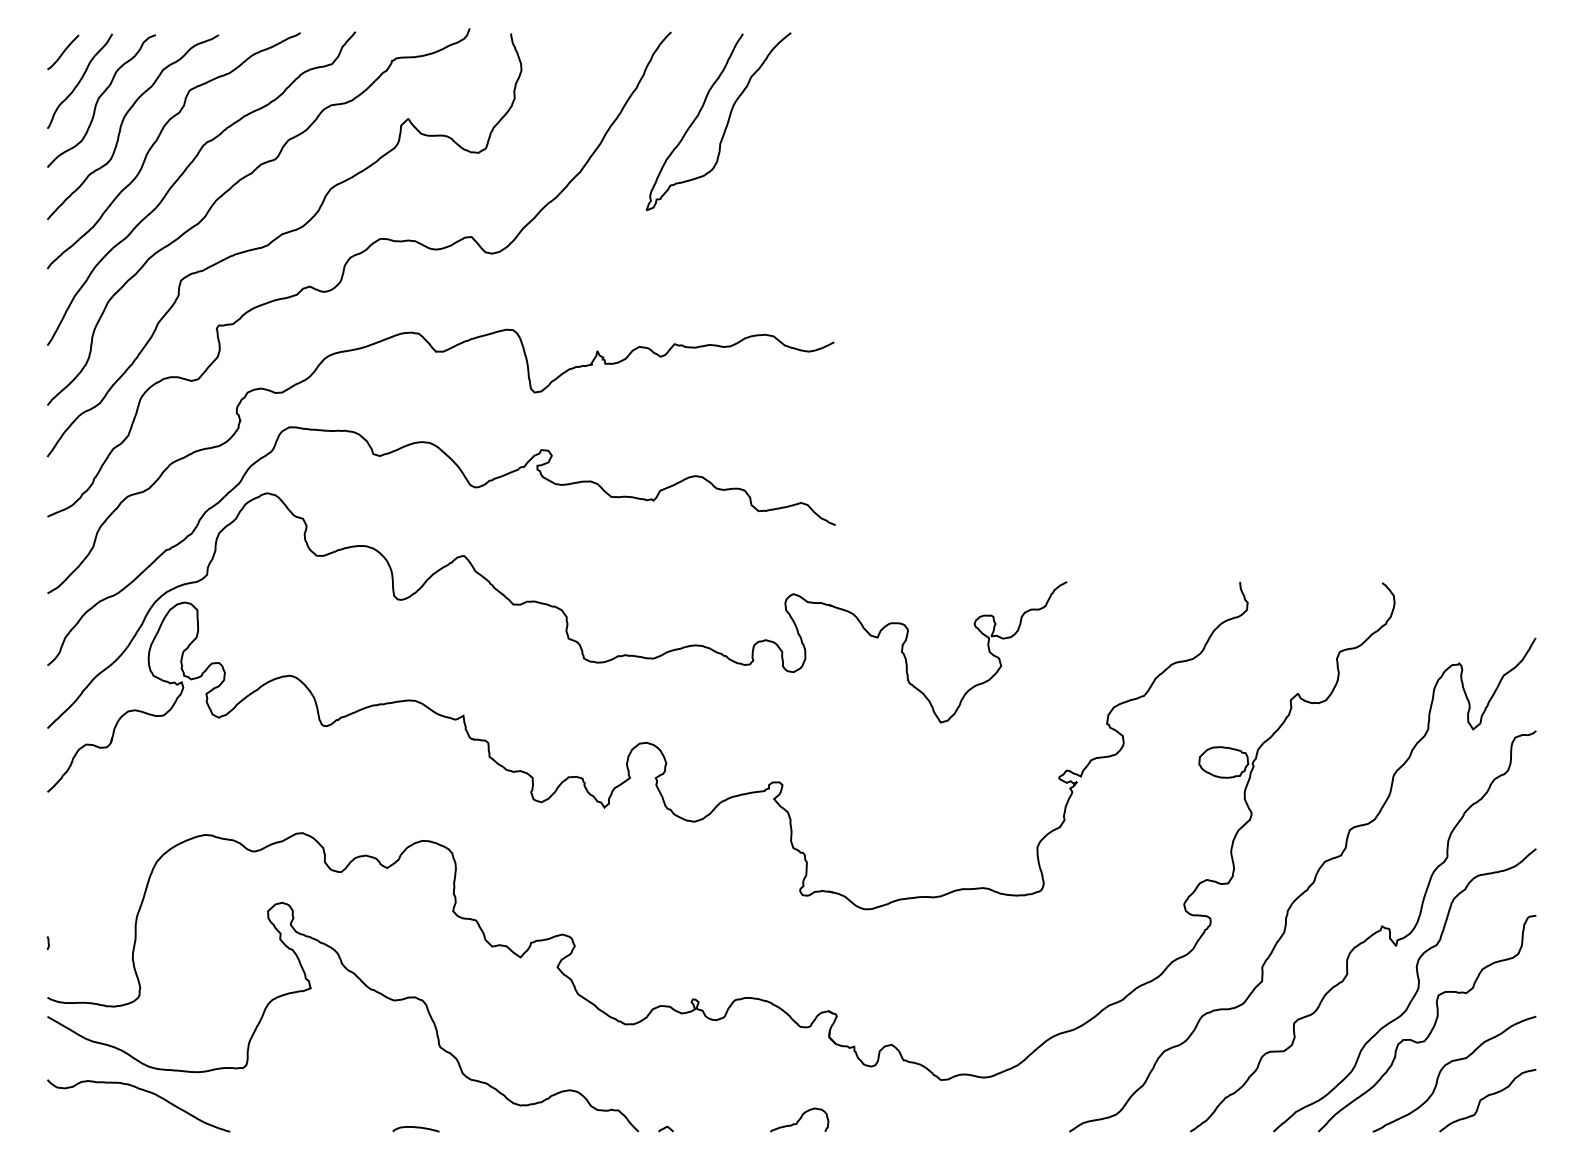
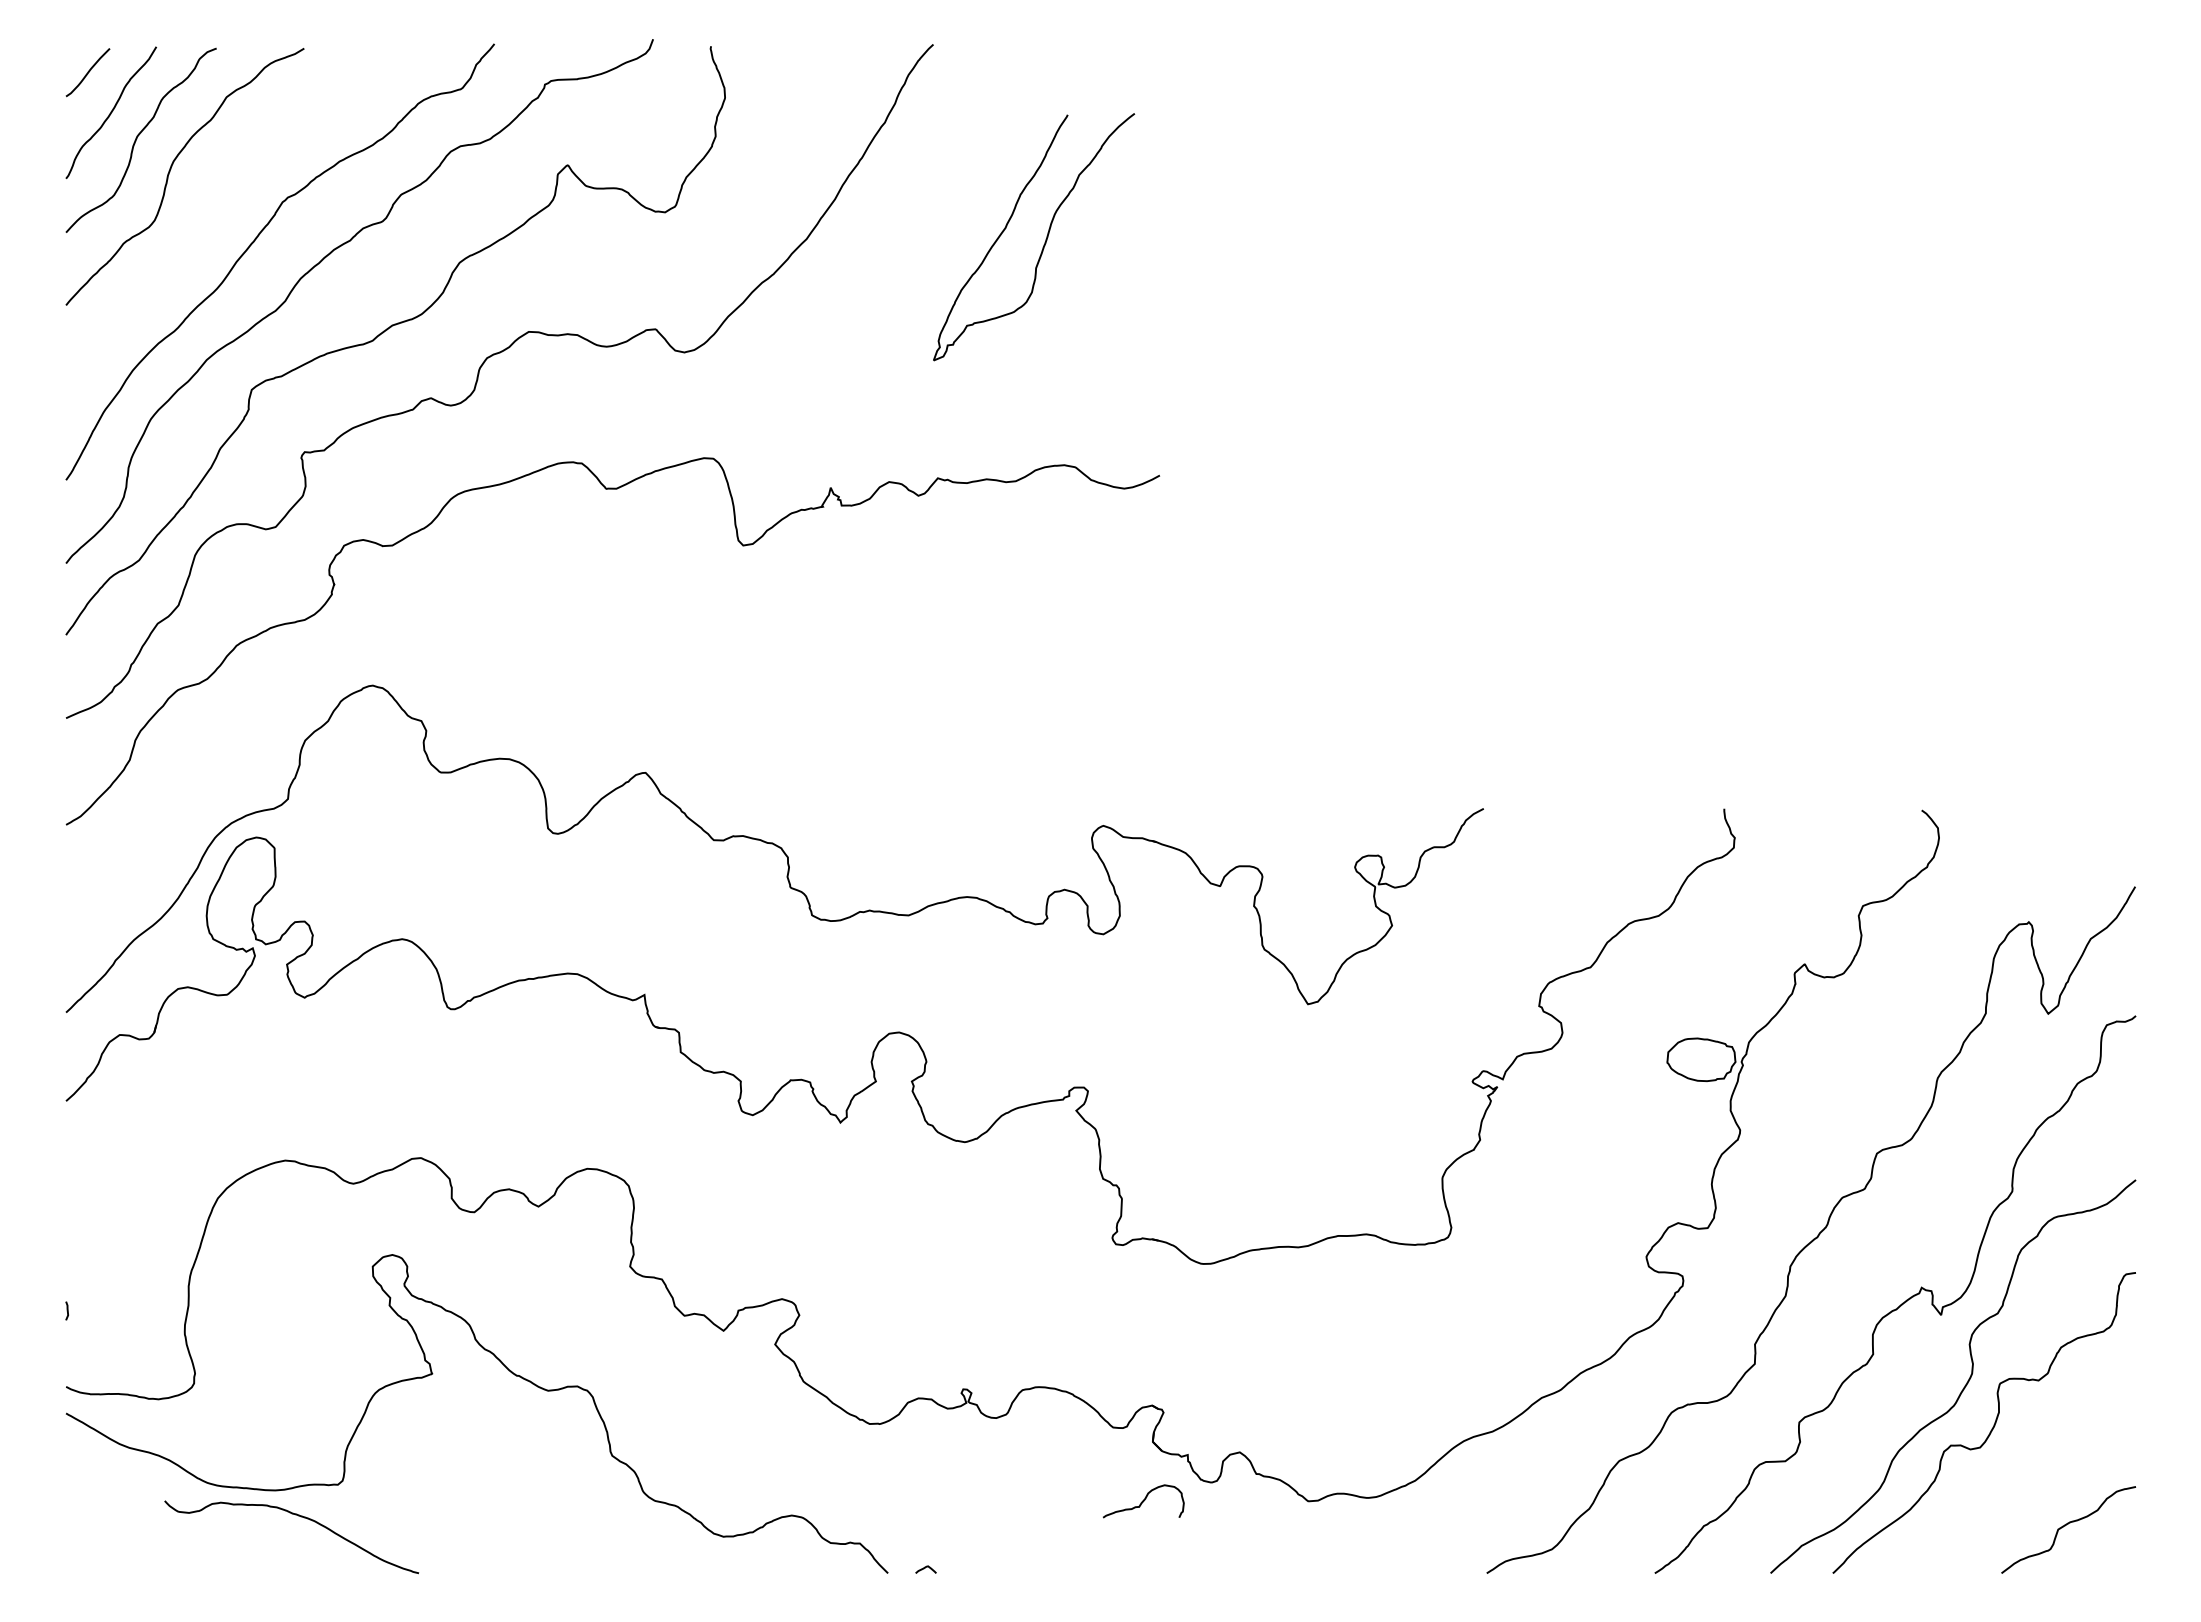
curve: (726, 123) -> (1044, 239), moved
curve: (158, 139) -> (220, 193), removed
curve: (470, 486) -> (654, 676), removed
curve: (1450, 1063) -> (2016, 1478), removed
curve: (144, 1091) -> (299, 1517), moved
curve: (799, 1119) -> (1143, 1500), moved
curve: (415, 1128) -> (577, 1568), removed

